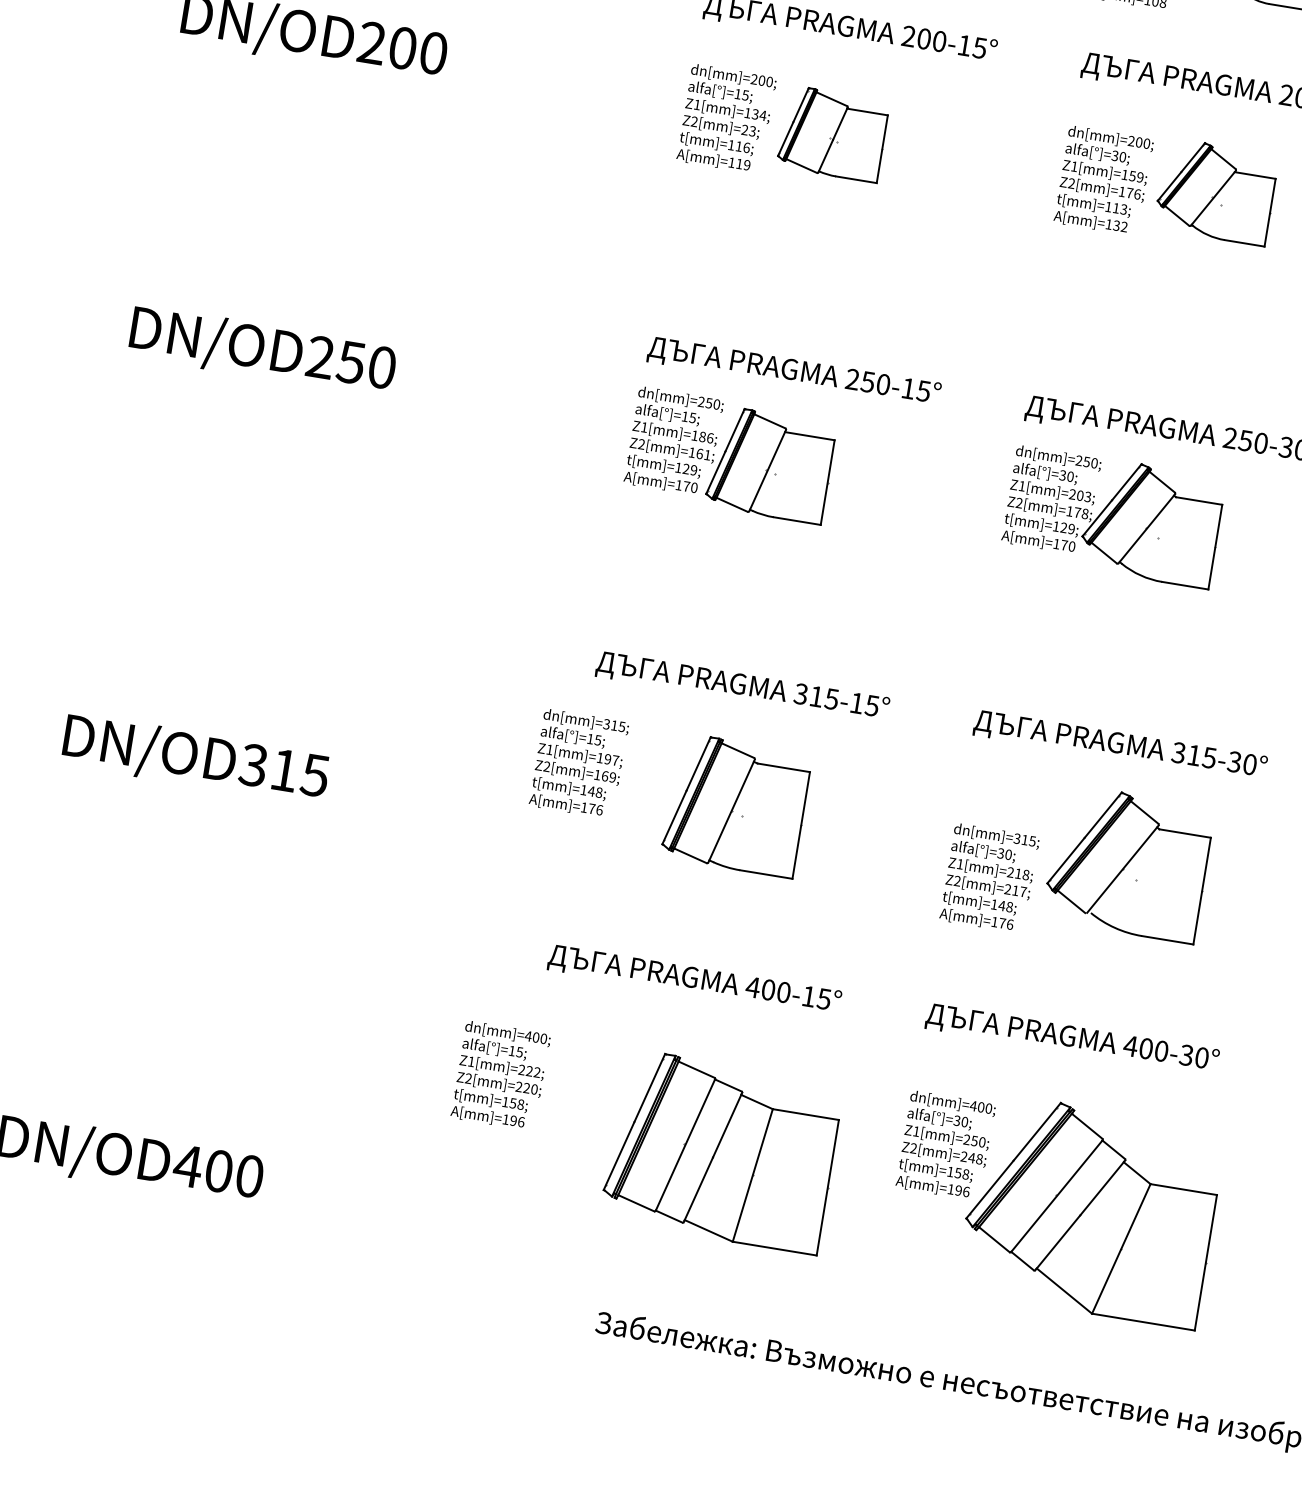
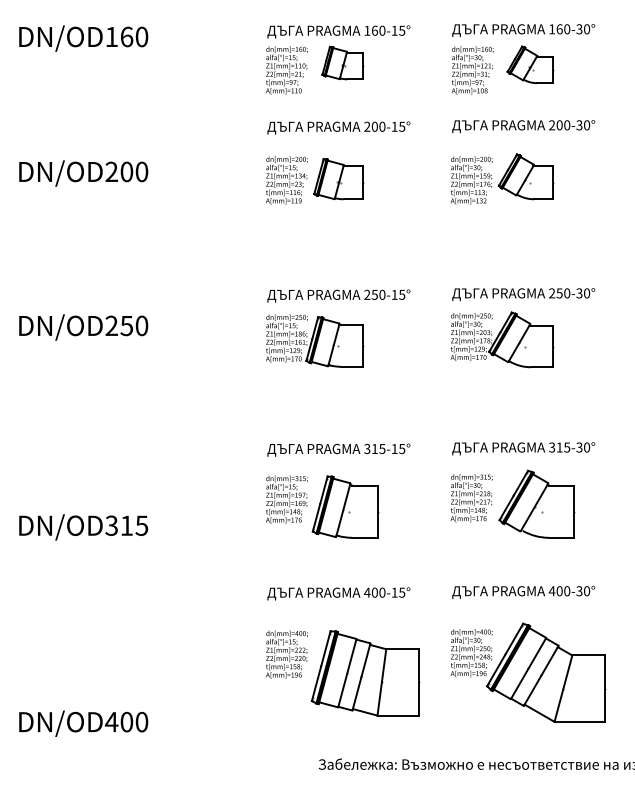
text: (578, 763) -> (286, 499), moved
text: (989, 878) -> (471, 498), moved
text: (500, 1075) -> (286, 654), moved

